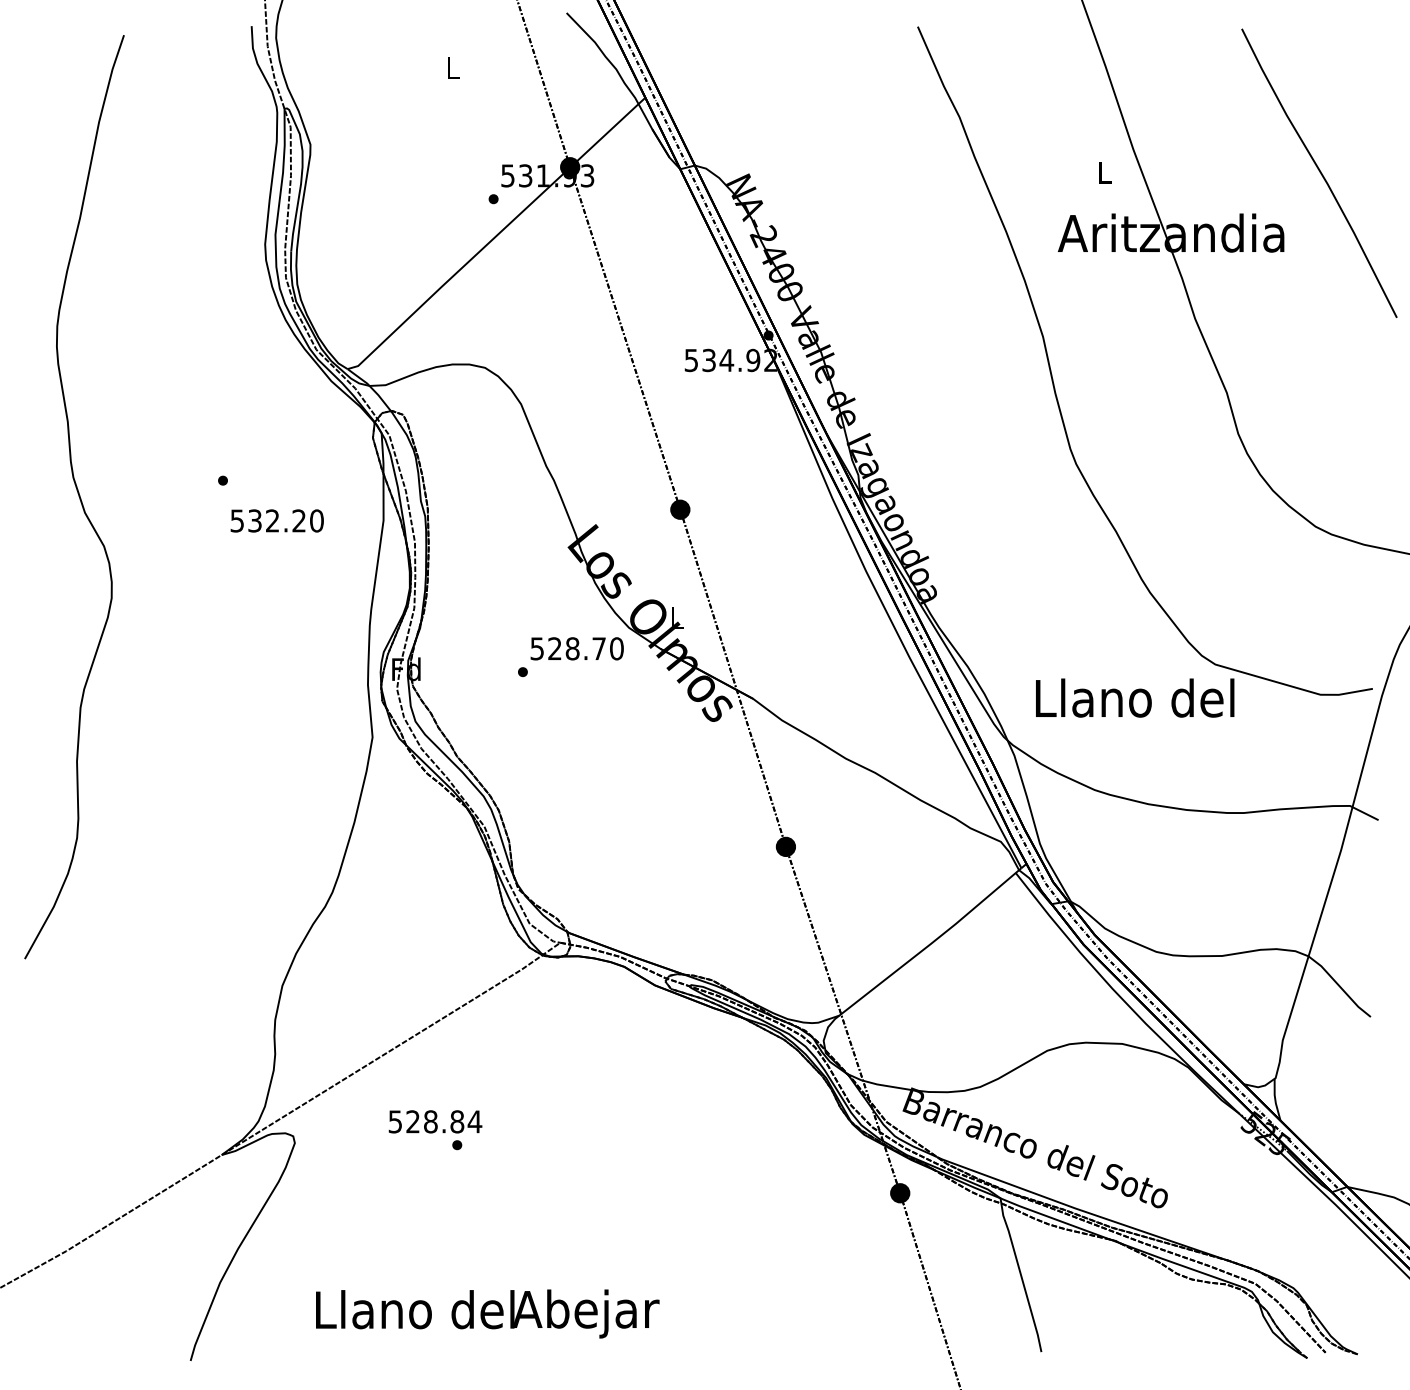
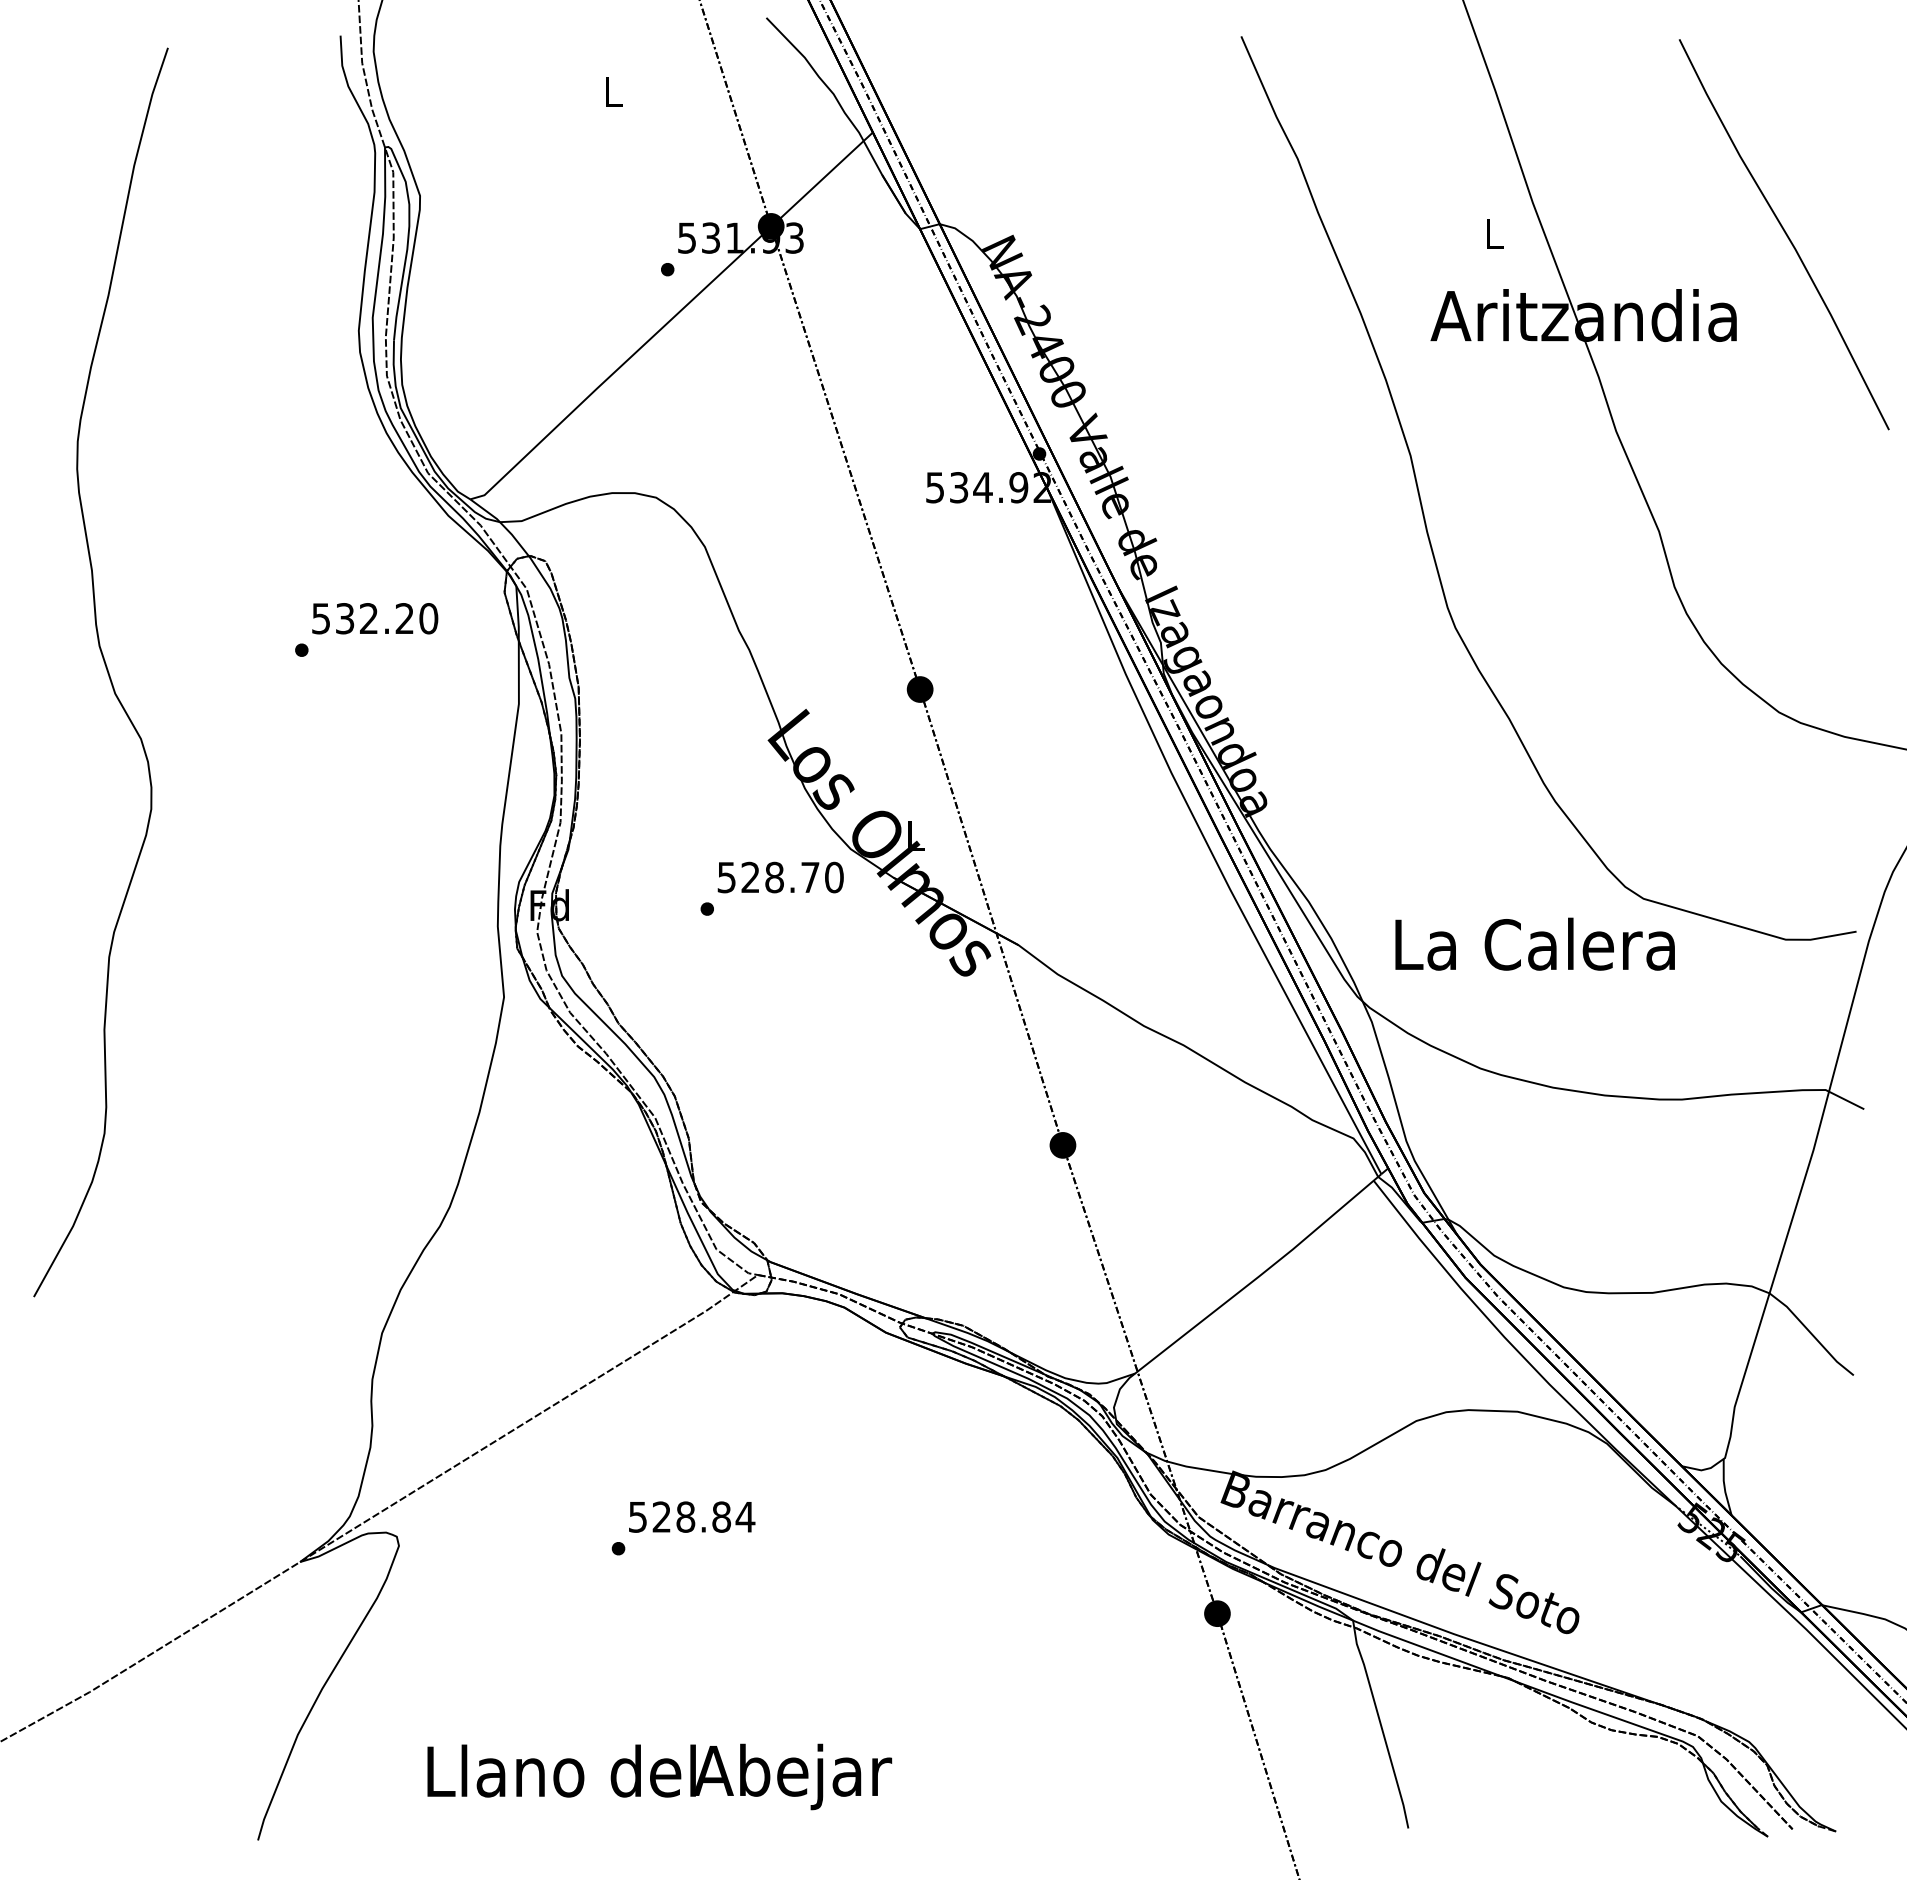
text: (277, 520) -> (375, 618), moved
text: (1134, 697) -> (1534, 943), Llano del -> La Calera
text: (435, 1121) -> (692, 1516), moved

